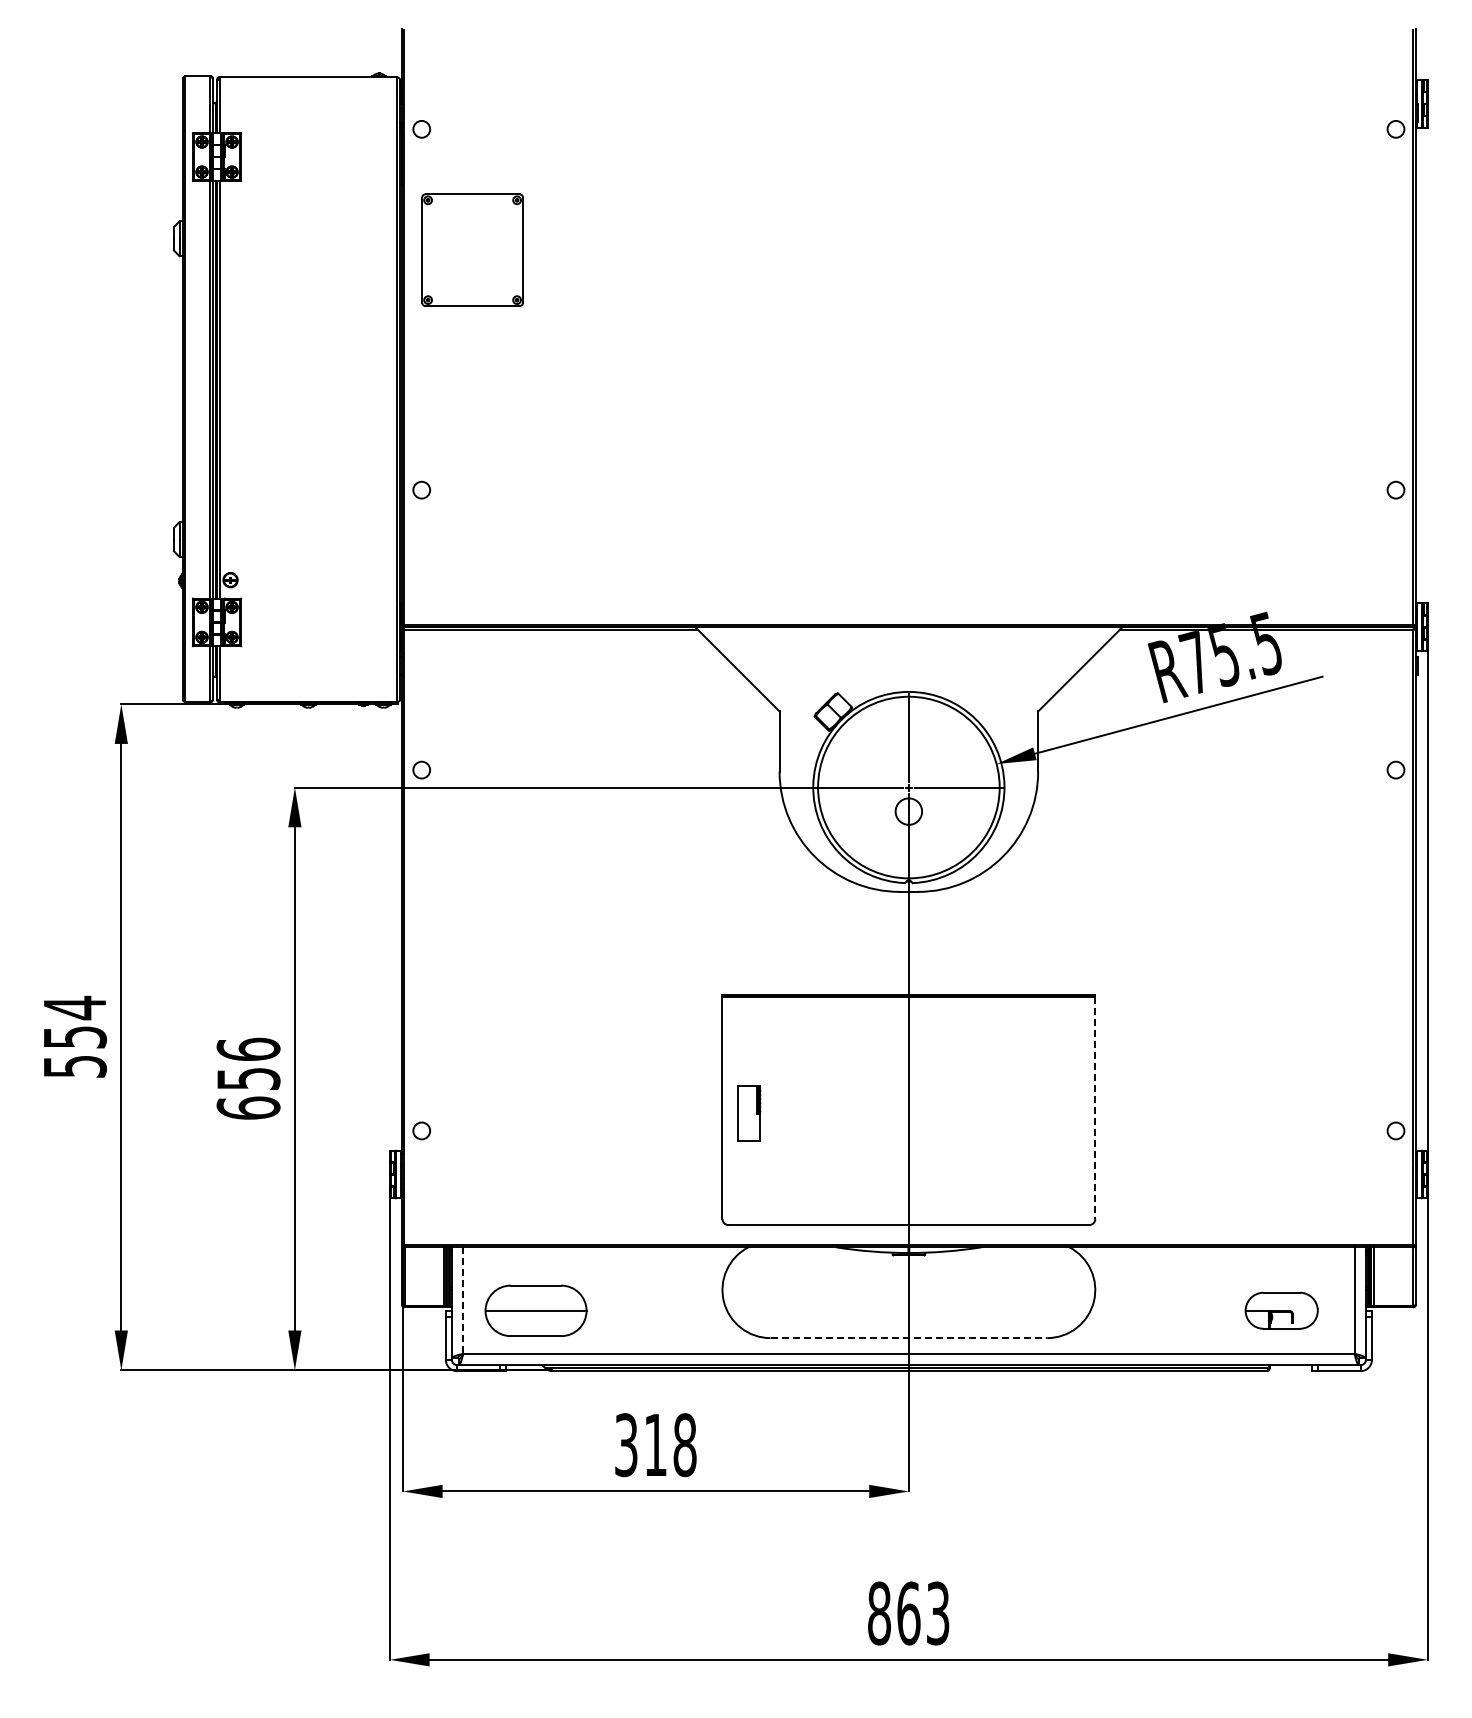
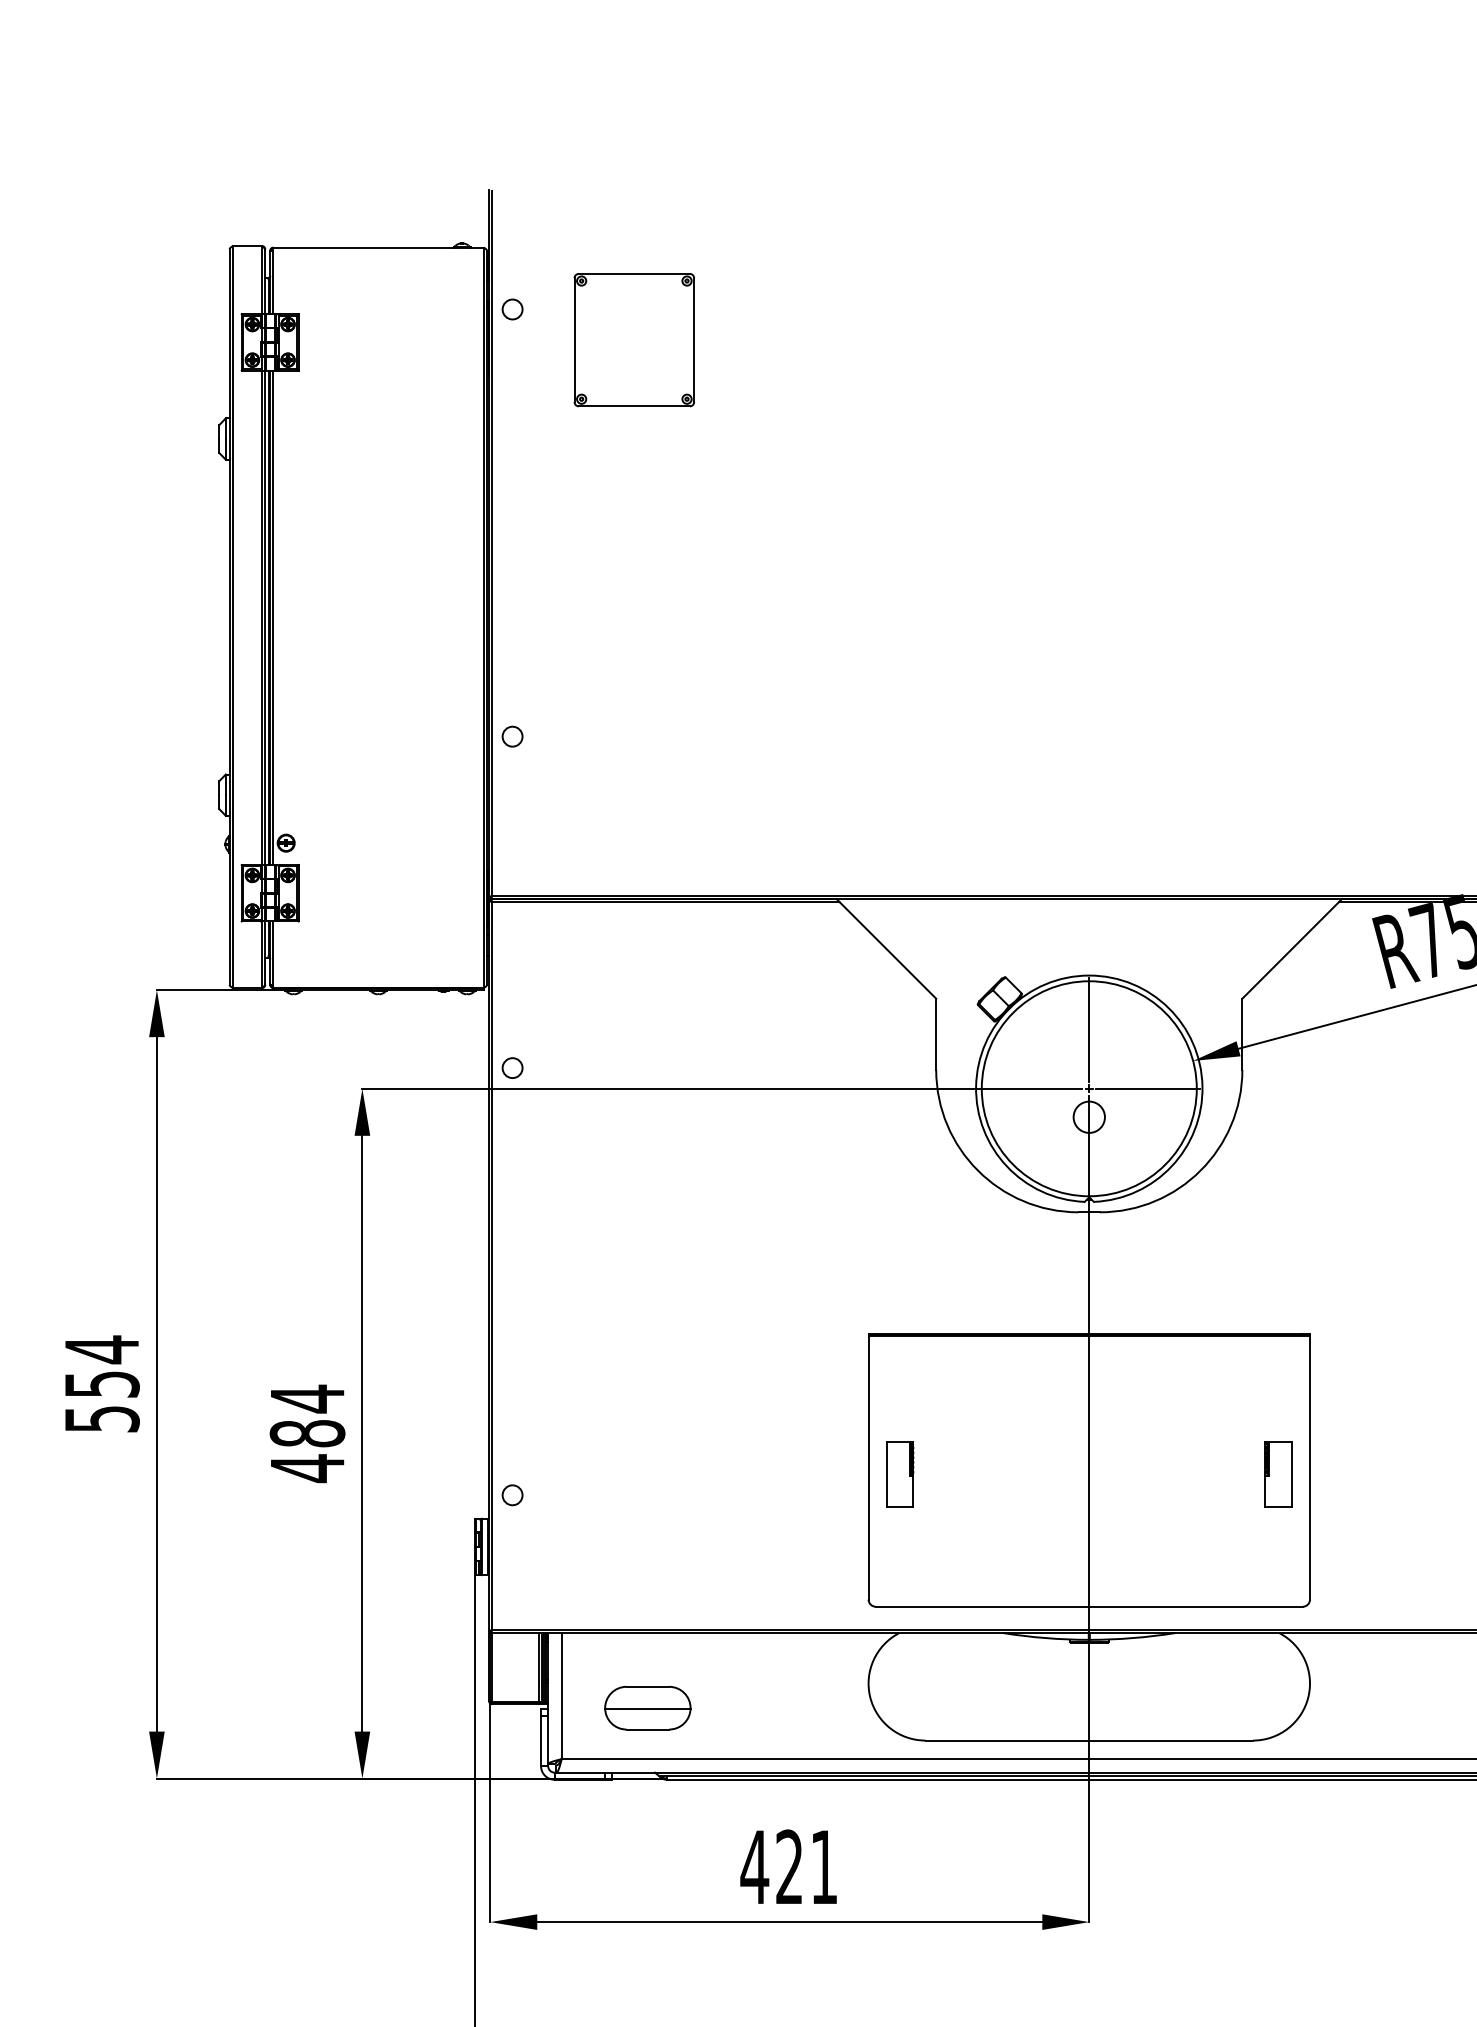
part: (472, 249) -> (634, 339), moved
text: (248, 1078) -> (307, 1433), 656 -> 484
line: (1095, 1108) -> (1310, 1468), dashed -> solid
part: (1068, 1113) -> (1278, 1474), added
line: (463, 1301) -> (562, 1697), dashed -> solid
part: (535, 1310) -> (647, 1707), size x0.71
line: (909, 1338) -> (1090, 1741), dashed -> solid
text: (655, 1445) -> (789, 1867), 318 -> 421

